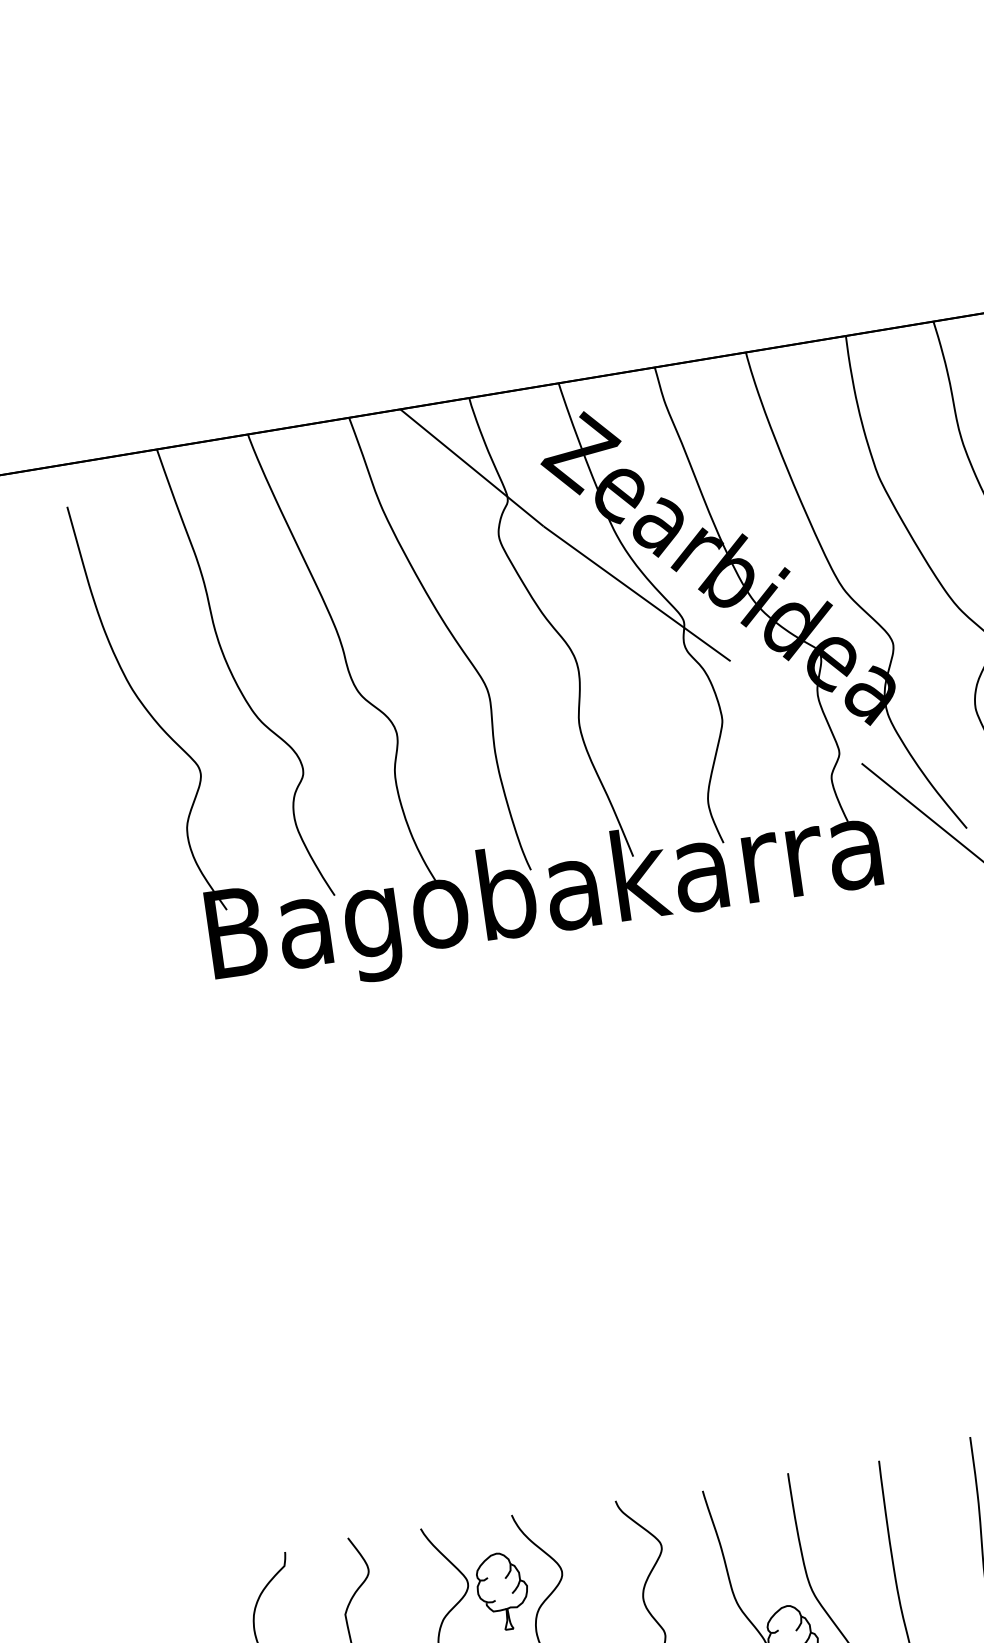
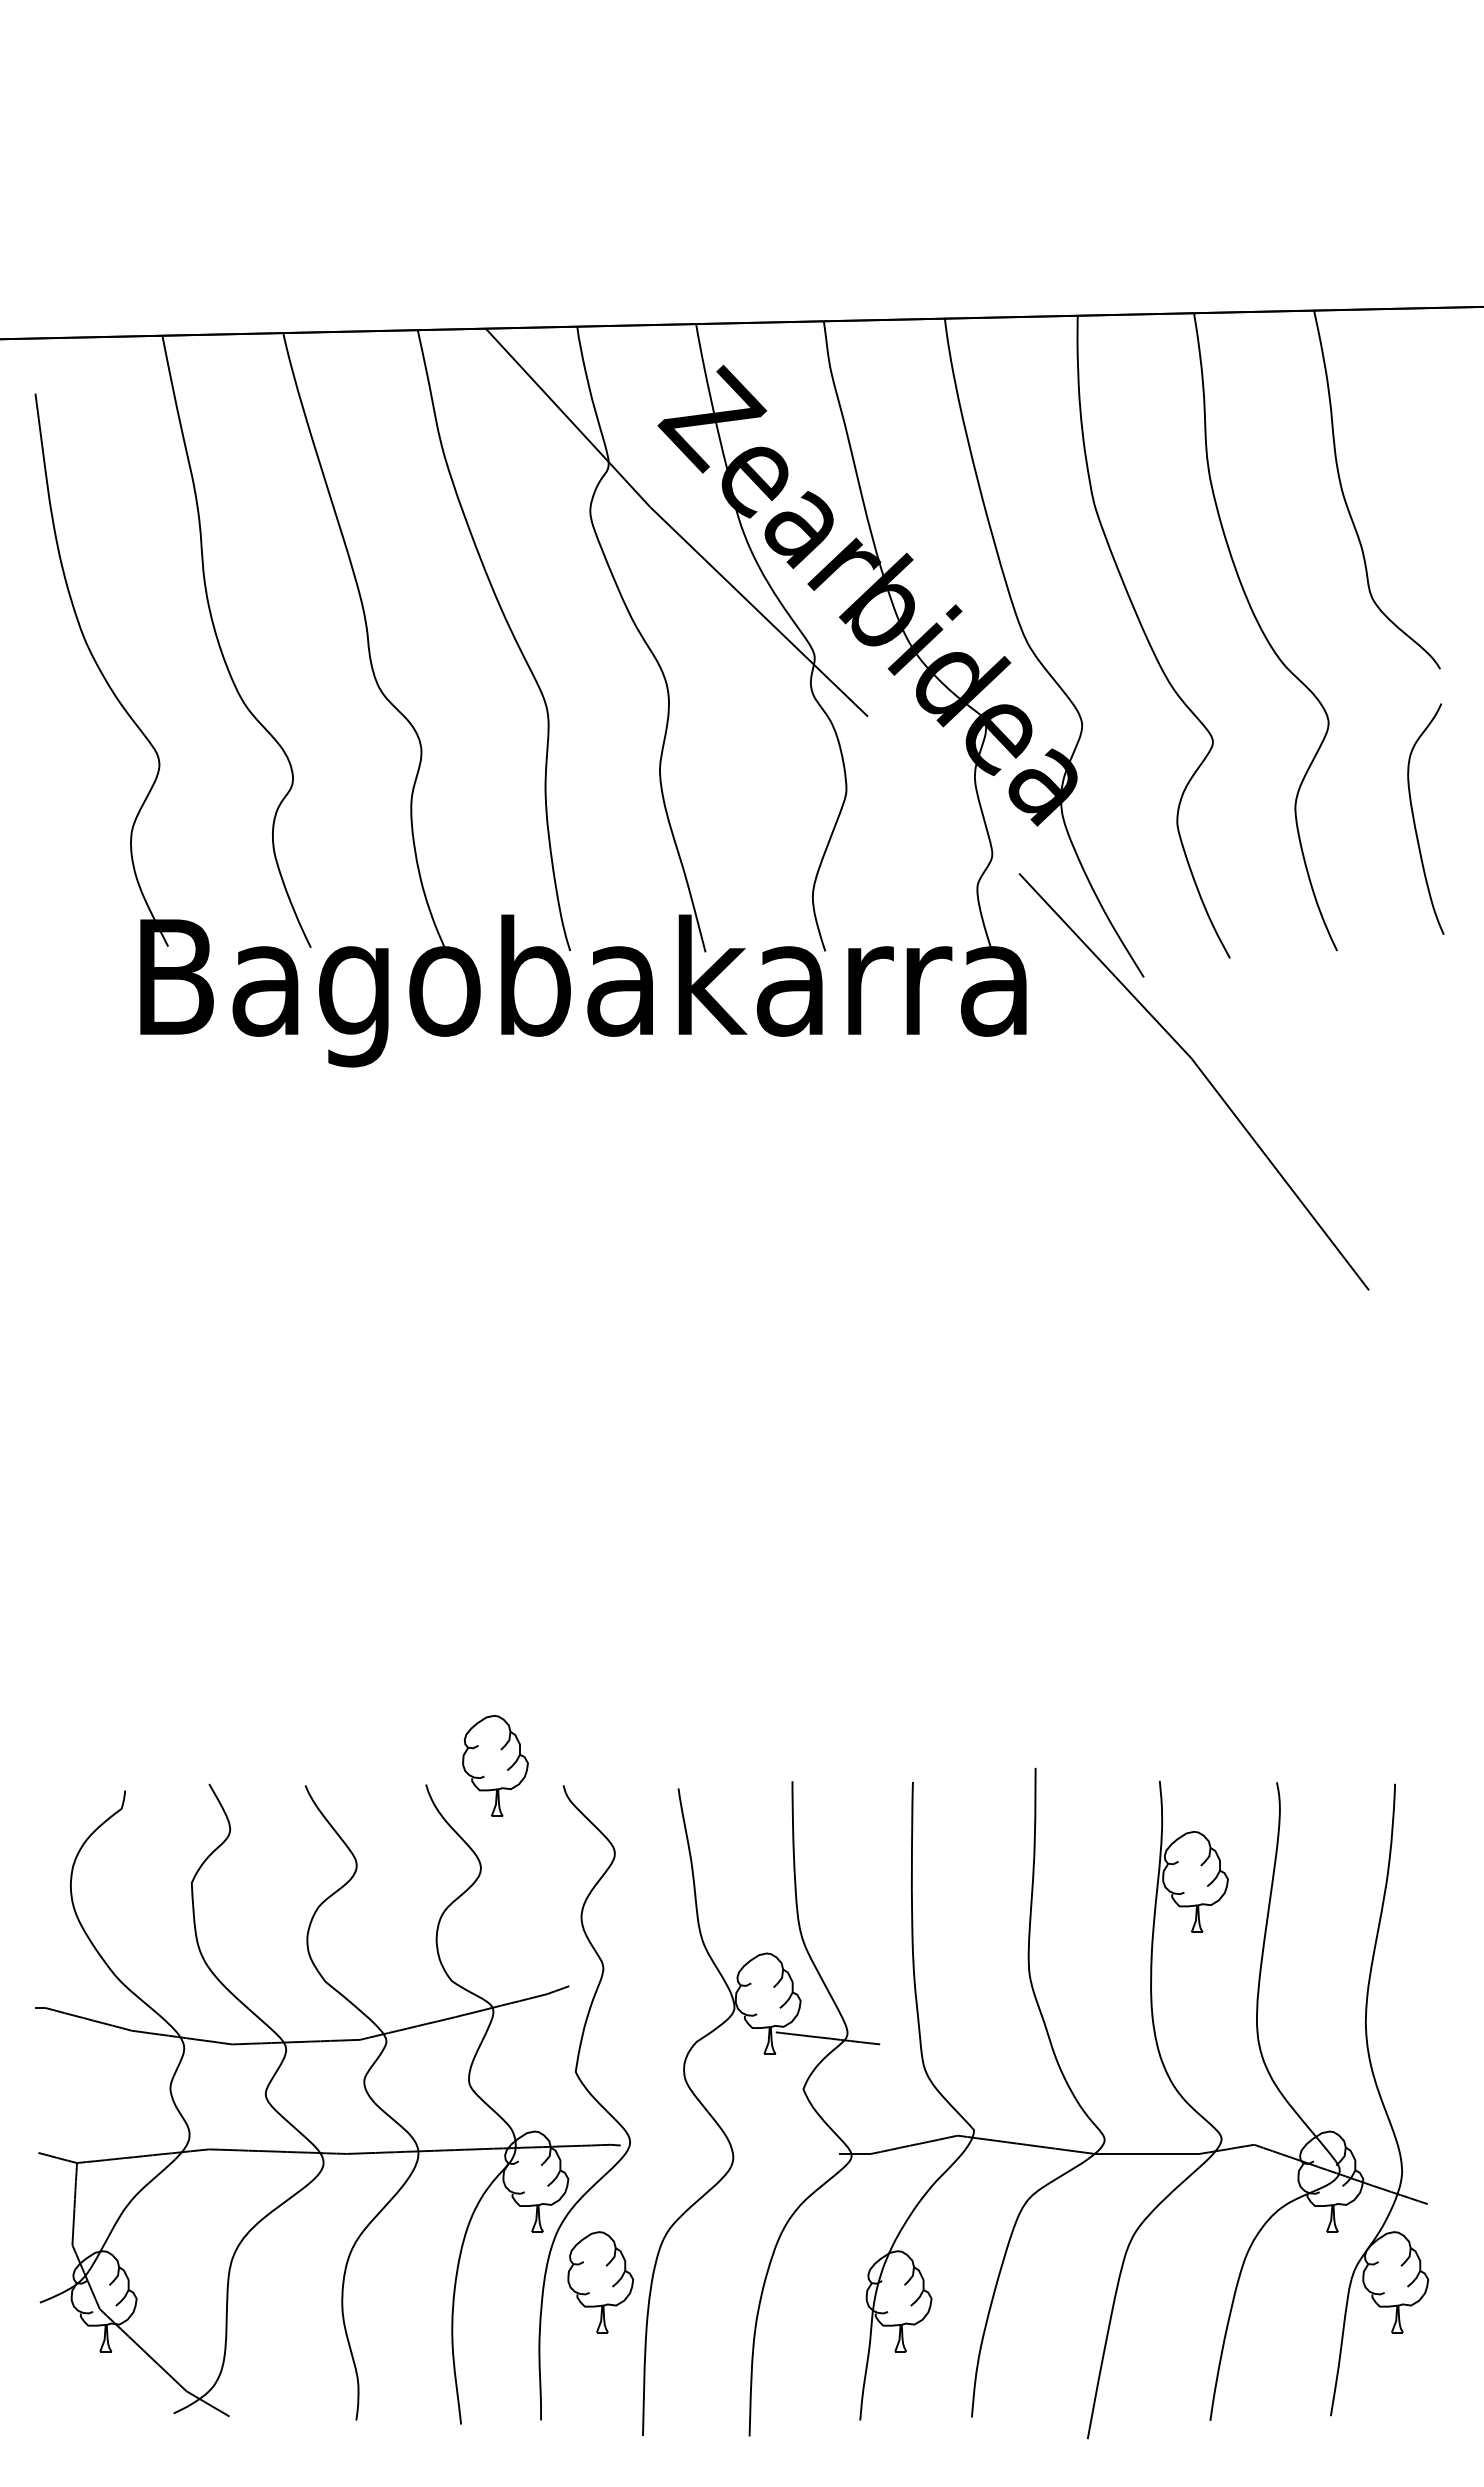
part: (502, 1591) -> (495, 1765), moved

